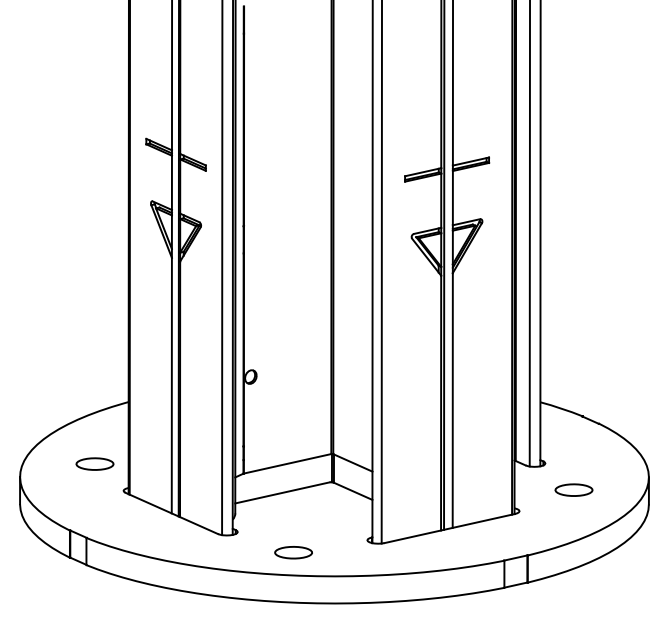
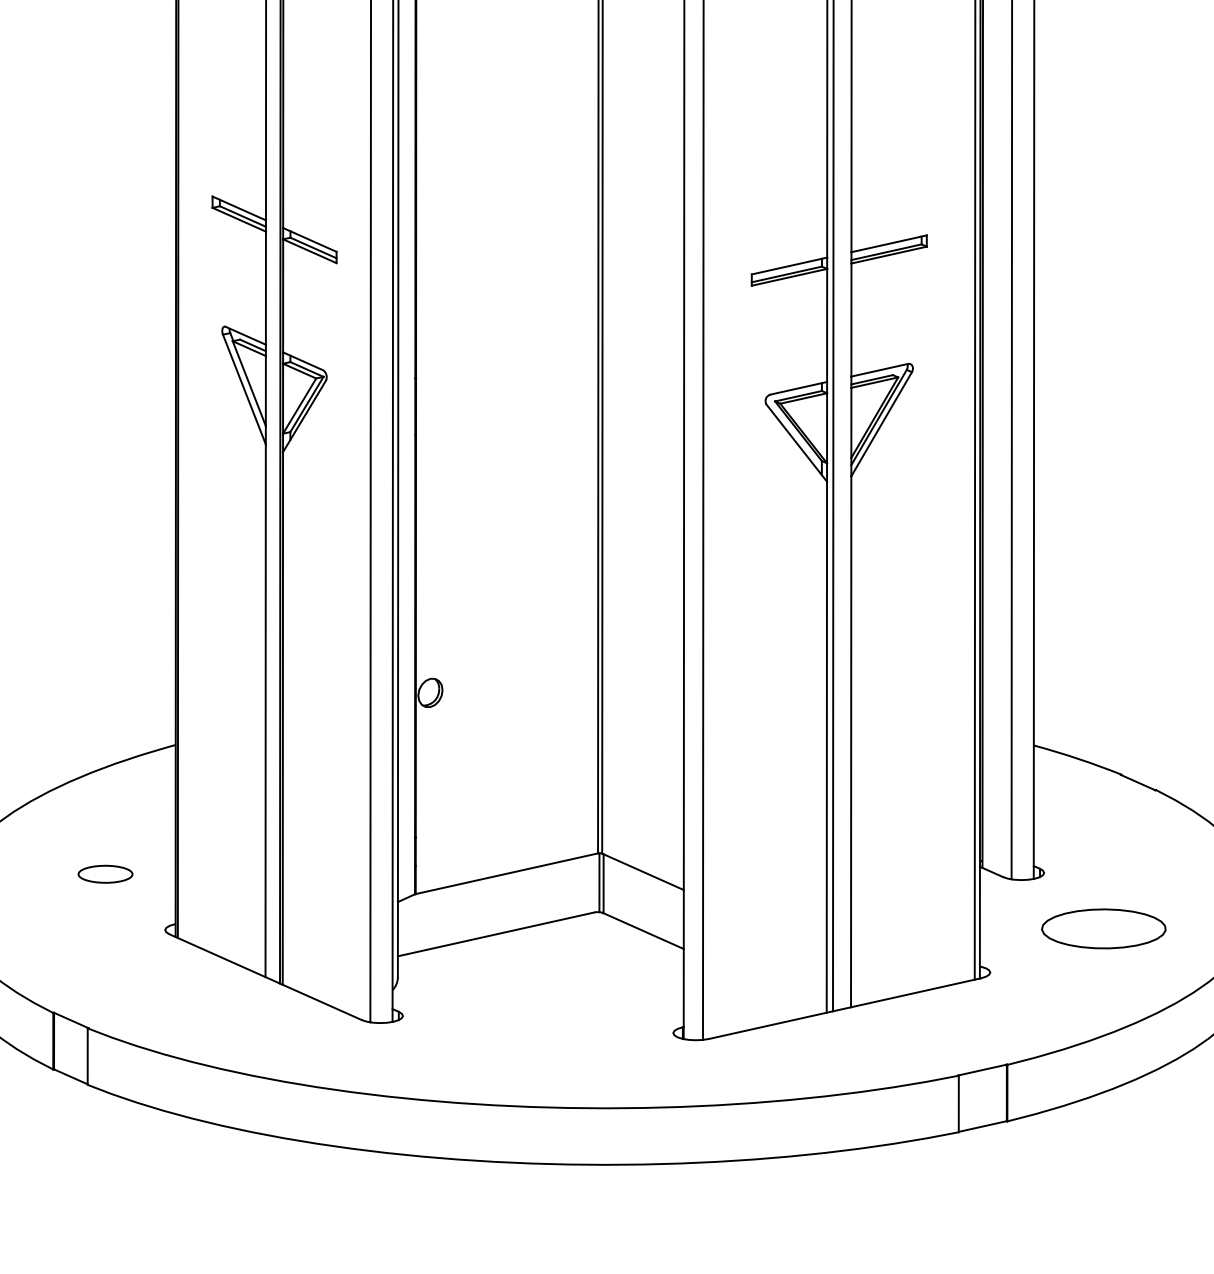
part: (94, 463) -> (104, 873), size x0.7
part: (573, 489) -> (1102, 927), size x1.6
part: (293, 552) -> (519, 1058), removed

